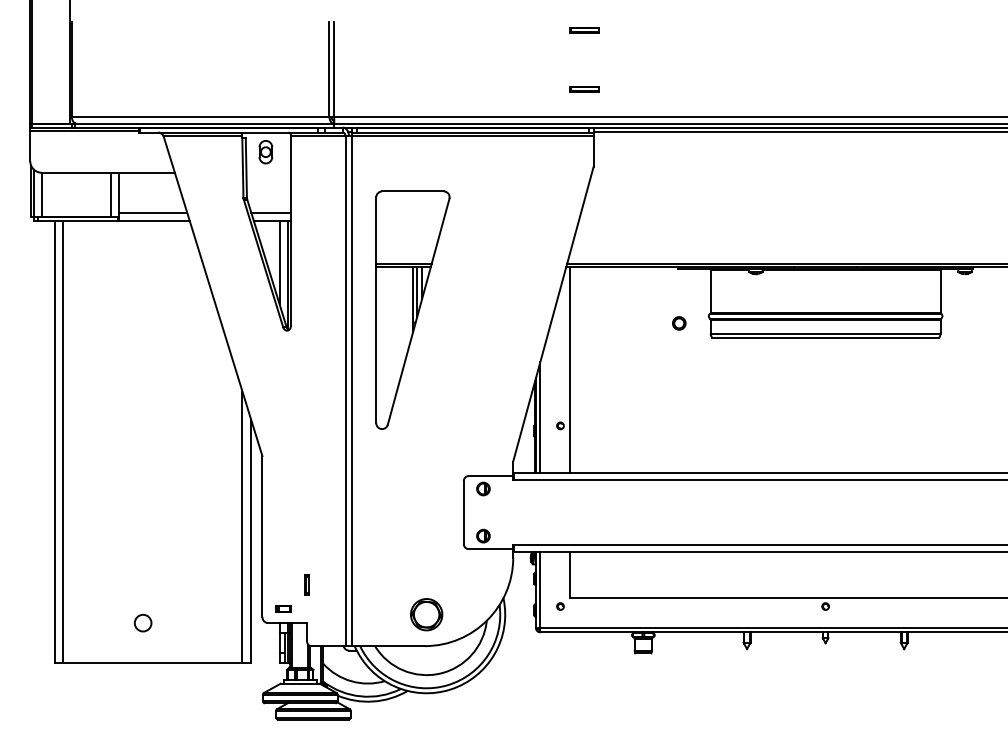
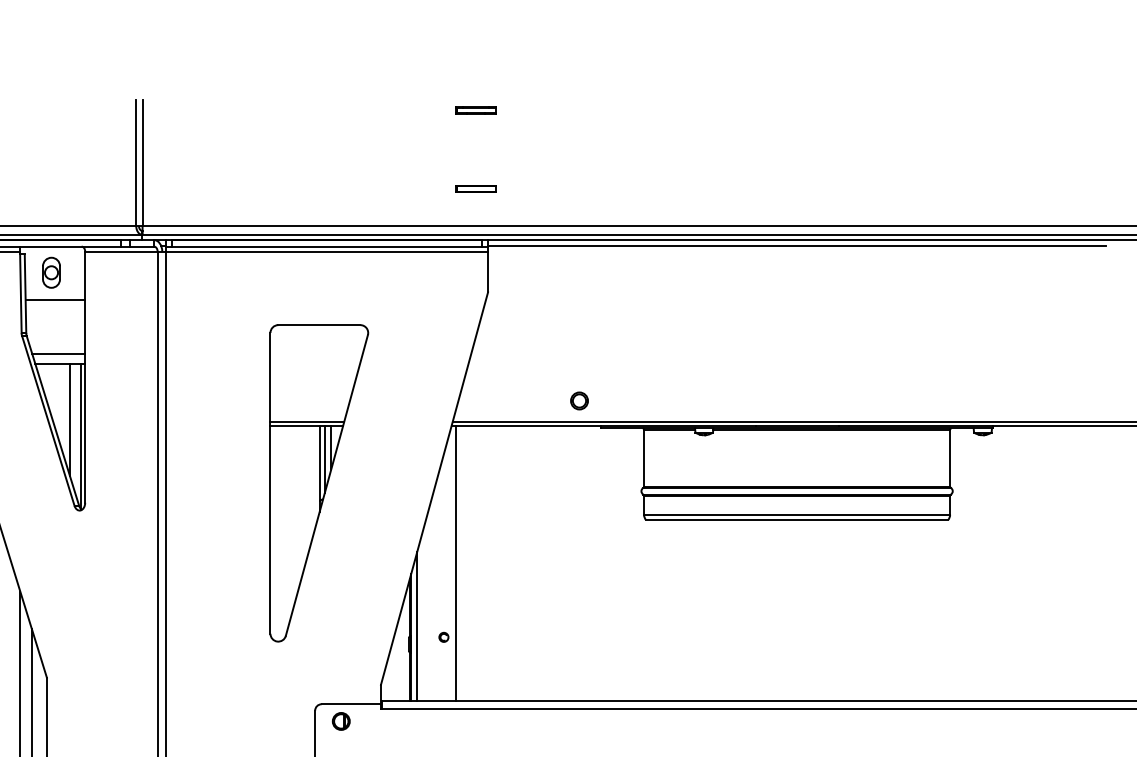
line: (268, 172) -> (55, 299), added
part: (412, 309) -> (318, 482), moved
circle: (679, 323) -> (579, 401), moved

